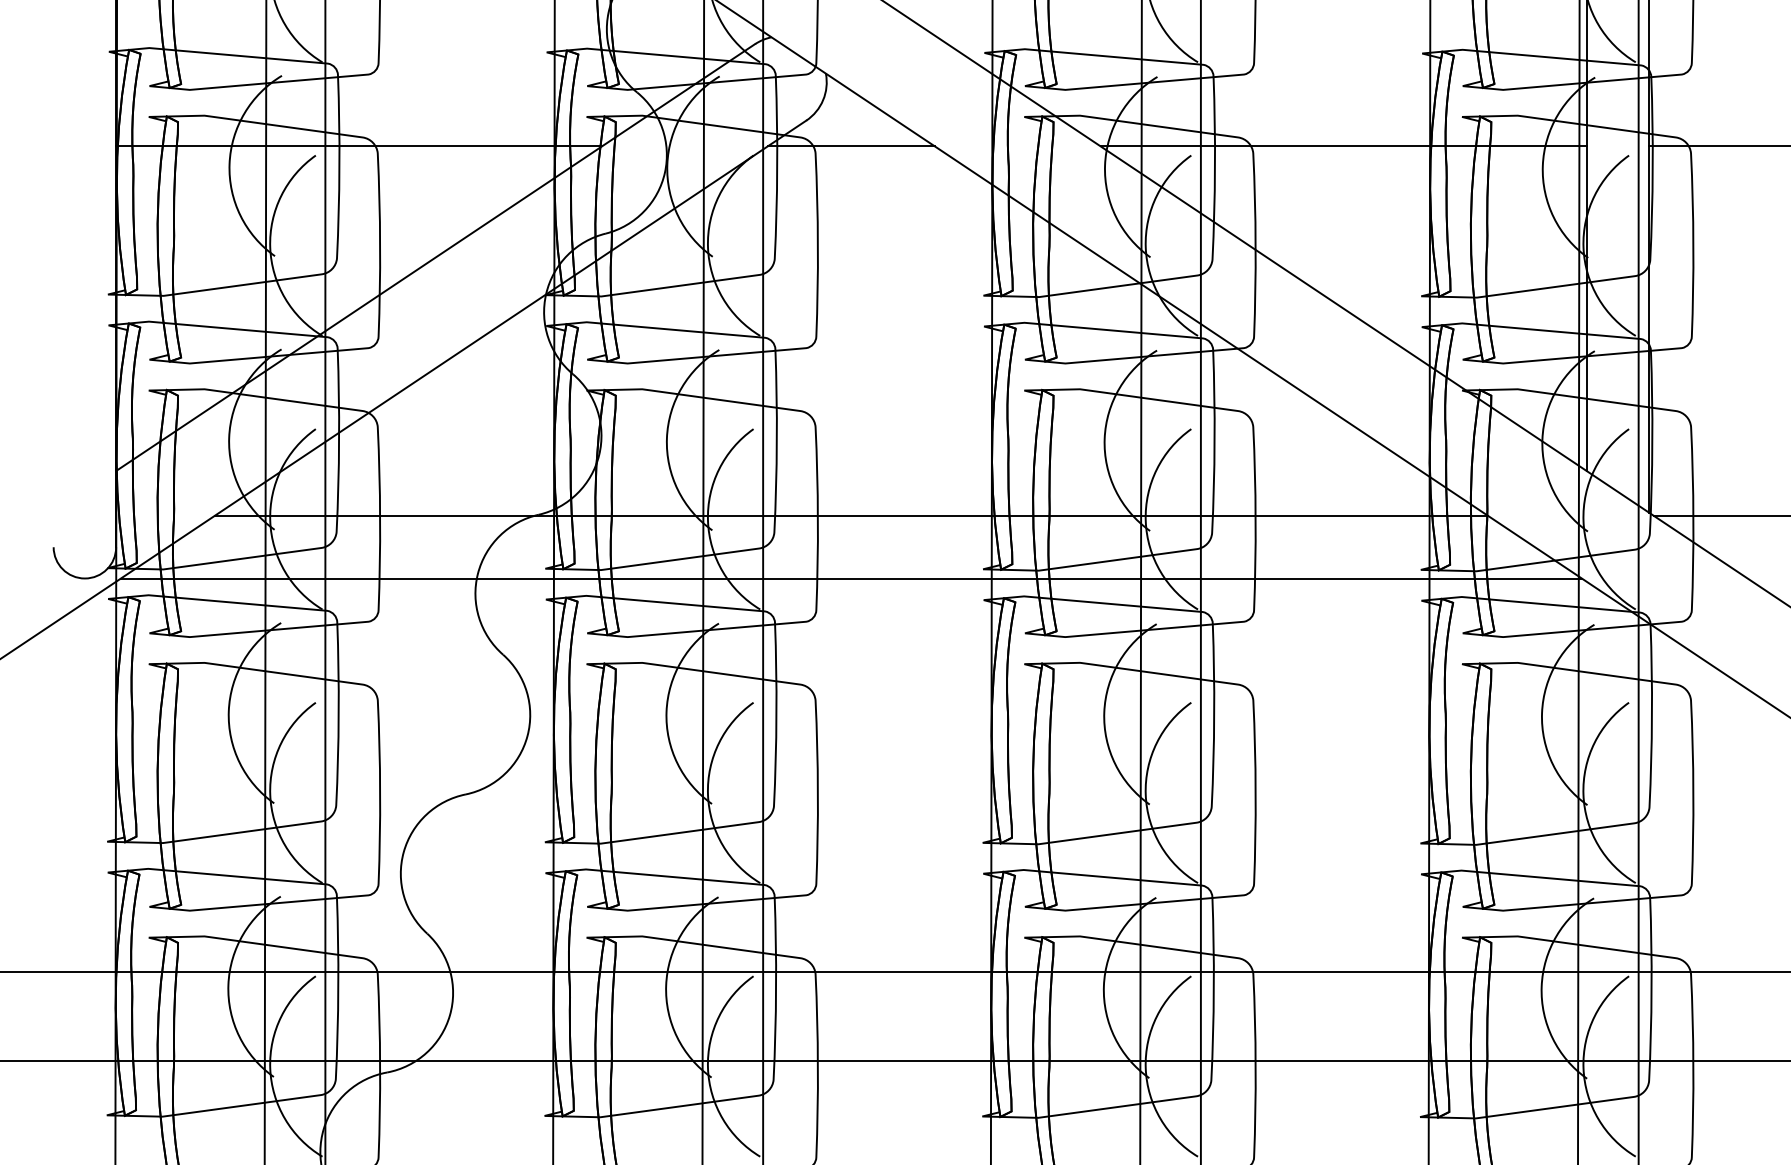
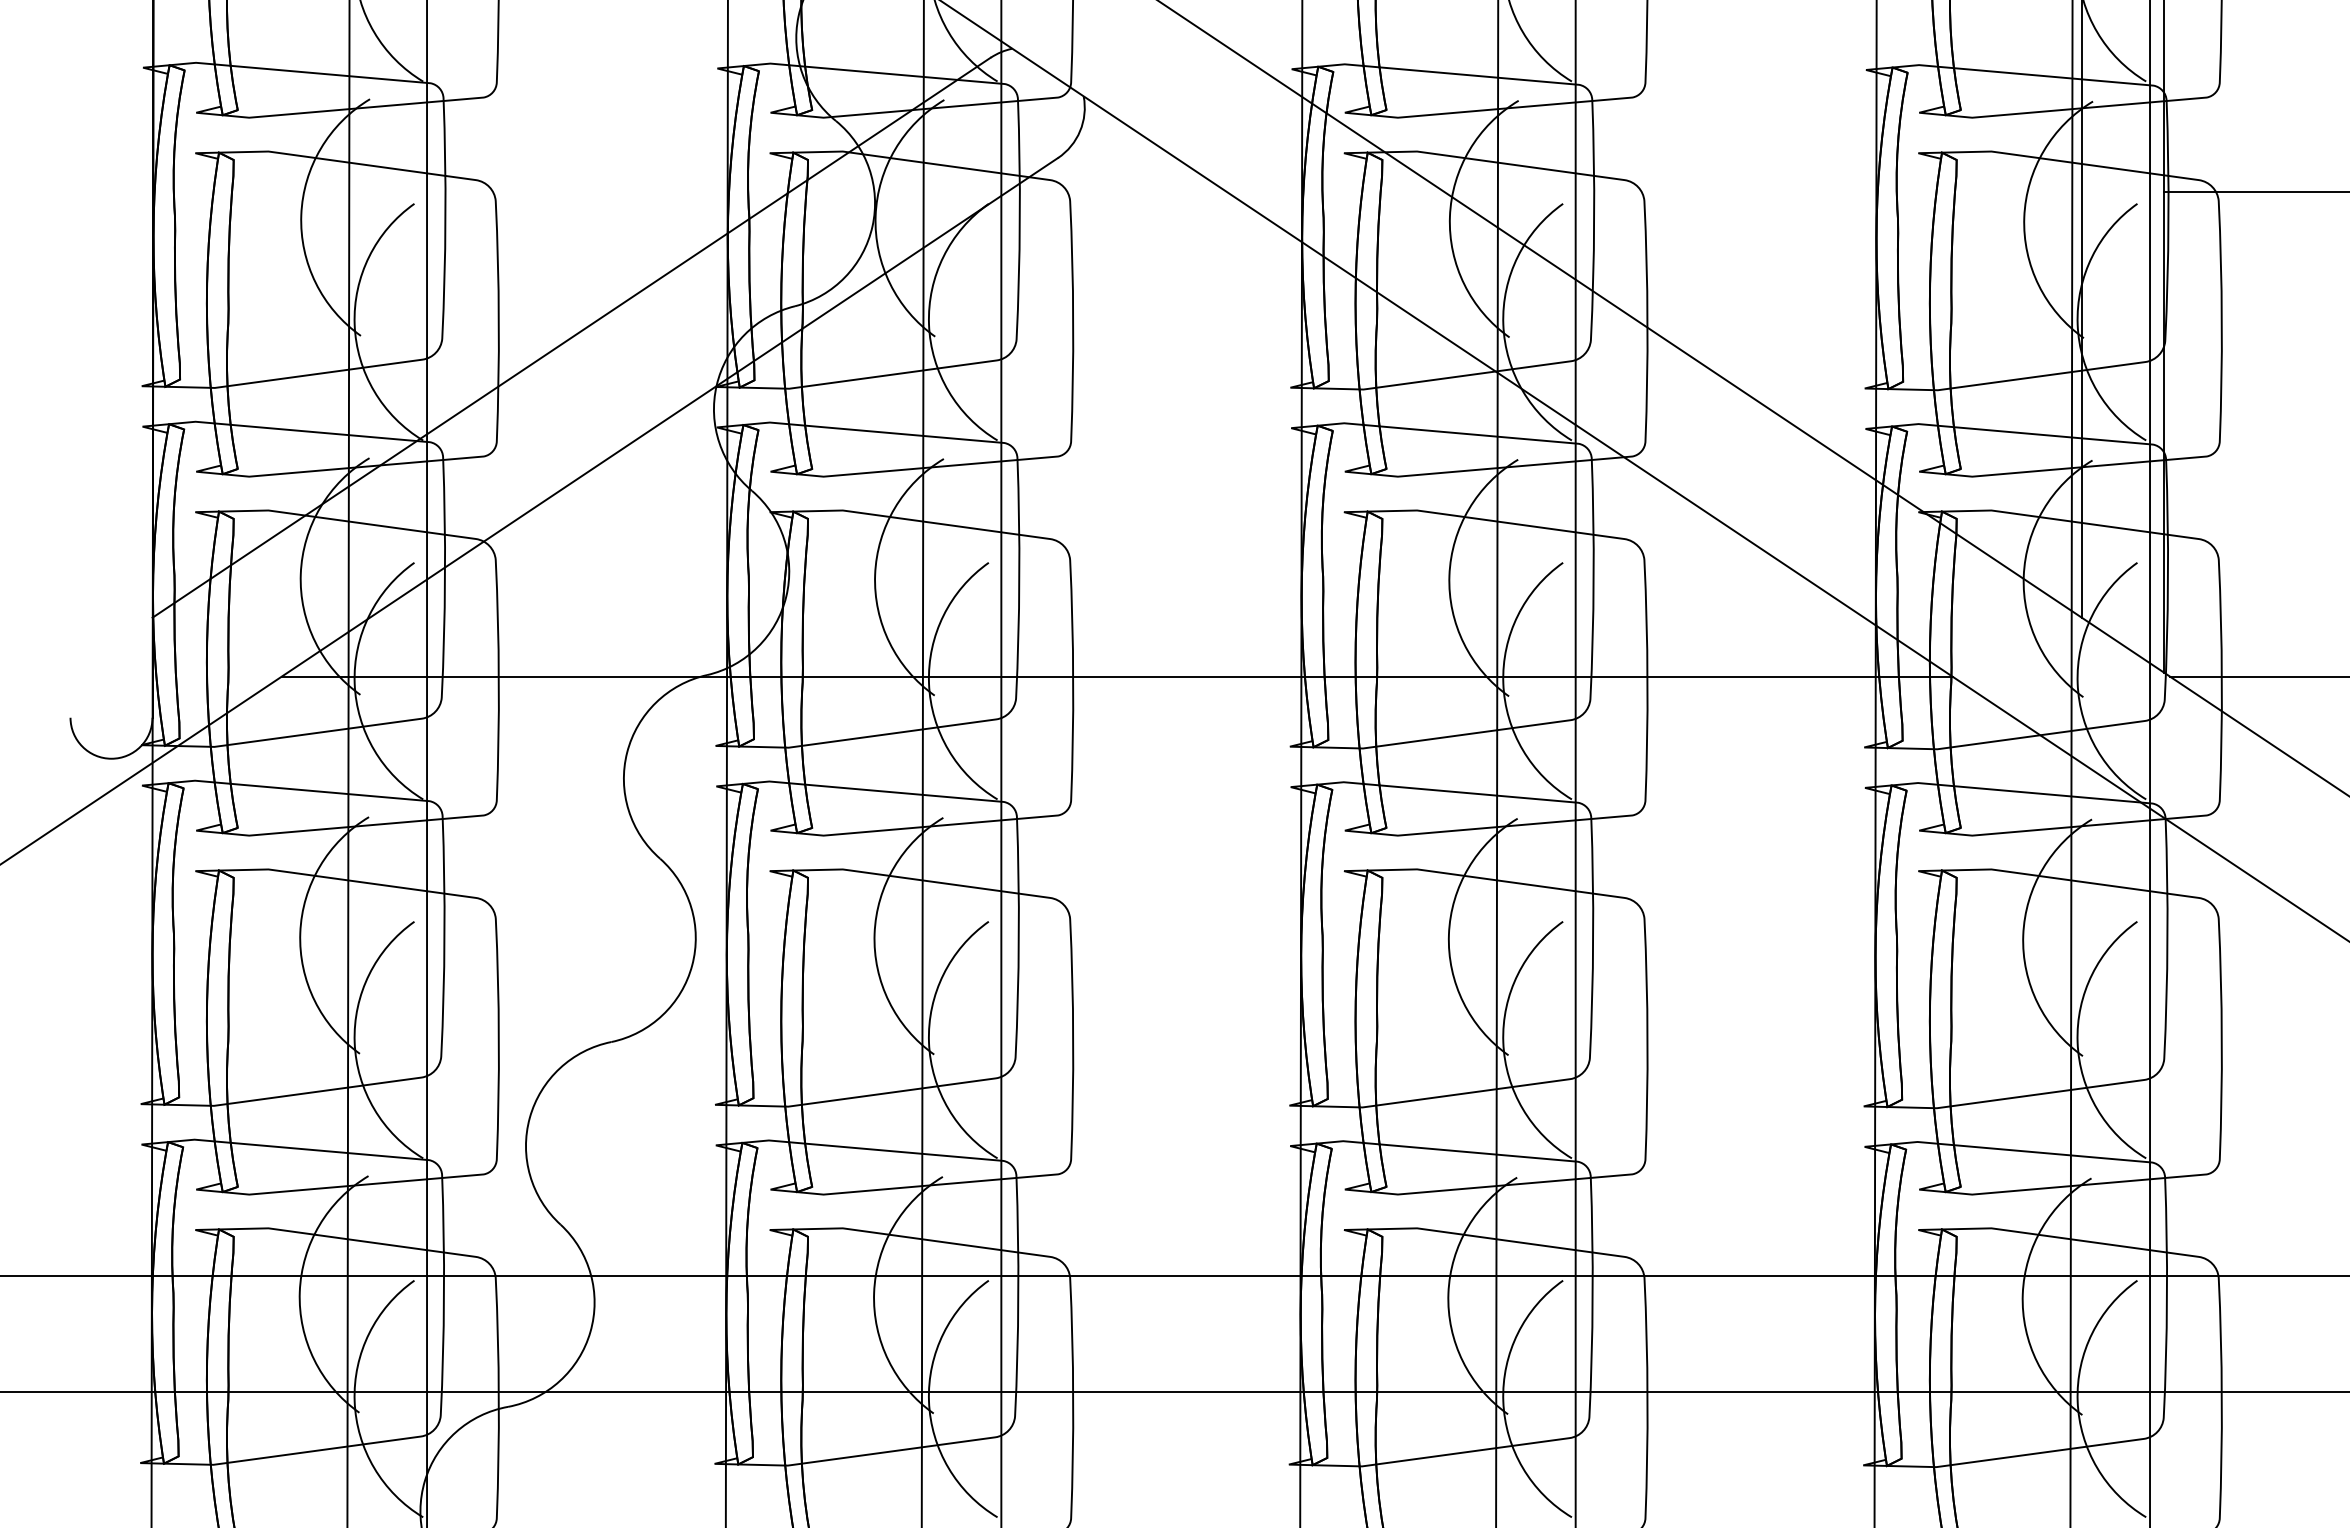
line: (359, 146) -> (471, 191), removed
line: (850, 146) -> (1116, 191), removed
line: (1344, 146) -> (1763, 191), removed
line: (850, 578) -> (1116, 758), removed

